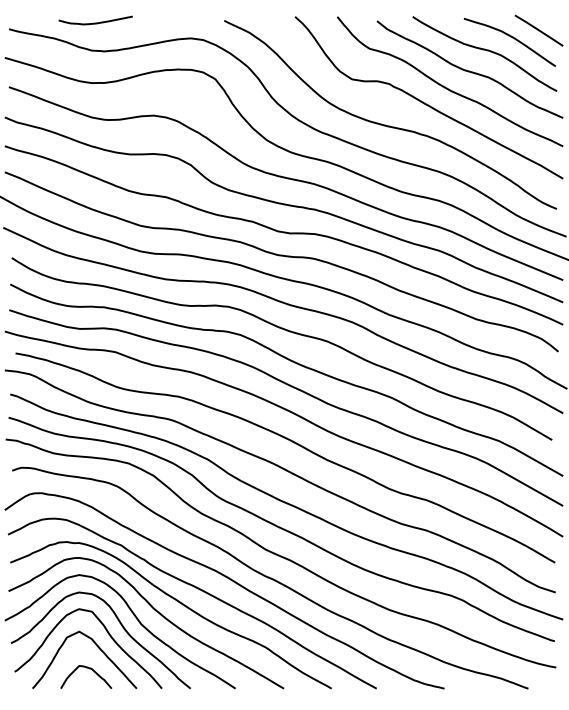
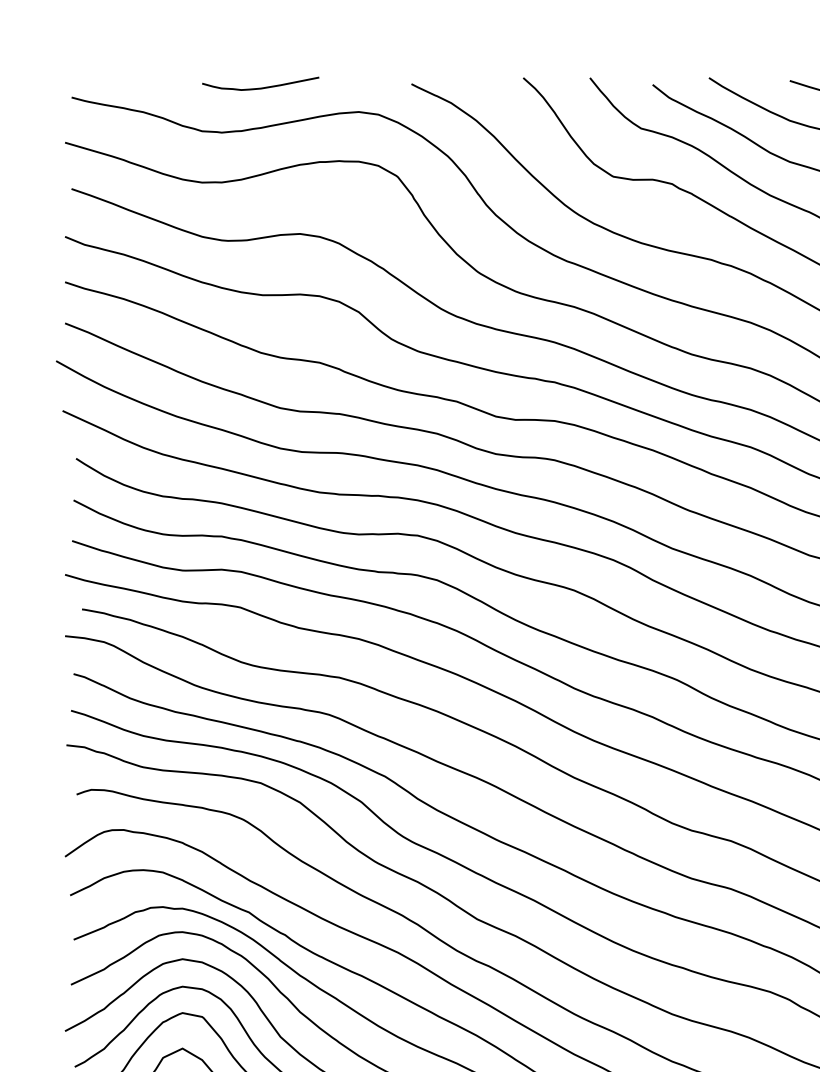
curve: (95, 22) -> (260, 86), moved

